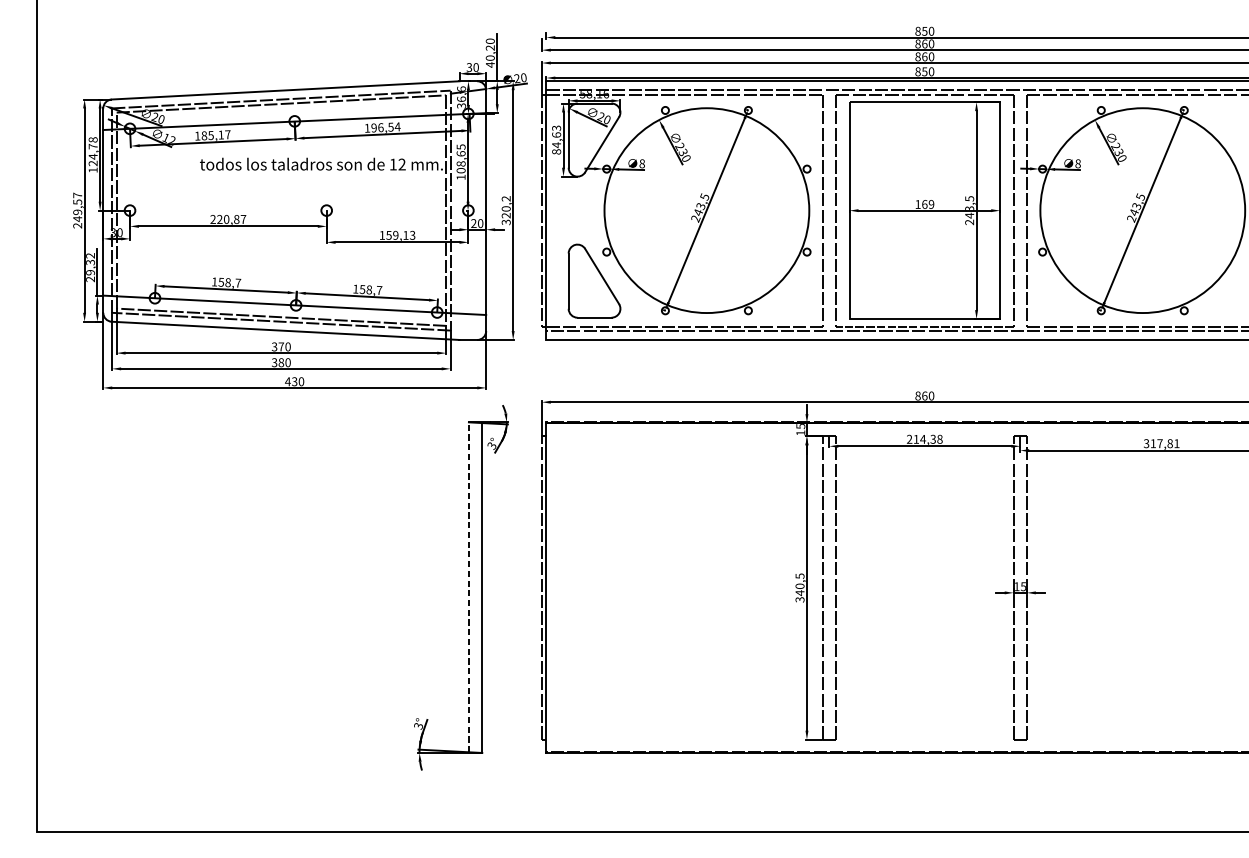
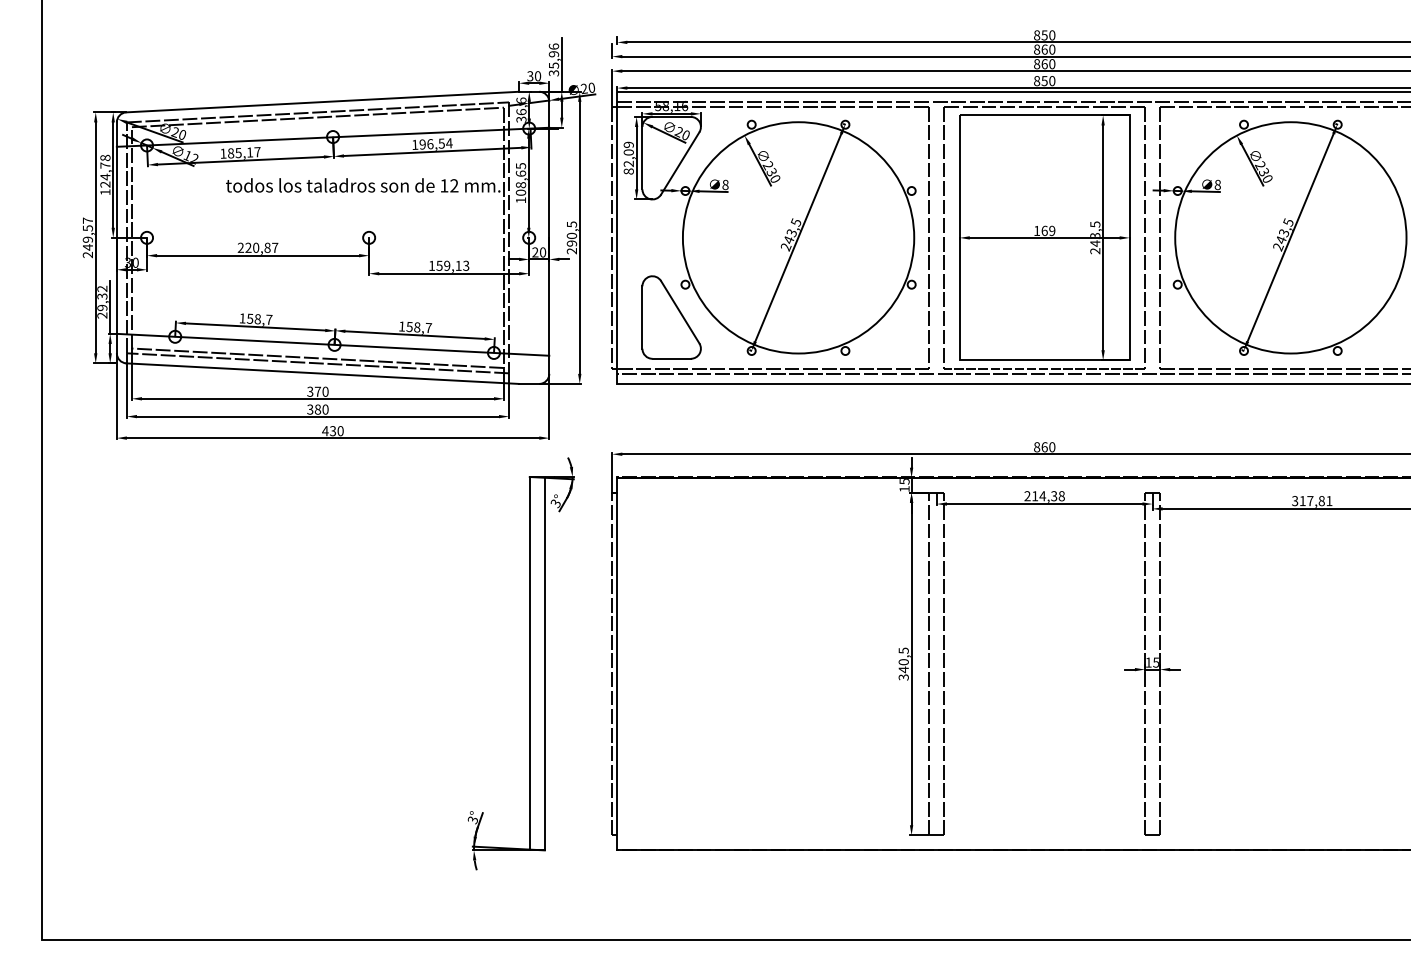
text: (489, 52) -> (553, 59), 40,20 -> 35,96
text: (556, 136) -> (628, 154), 84,63 -> 82,09
text: (505, 210) -> (571, 237), 320,2 -> 290,5
line: (468, 586) -> (529, 662), dashed -> solid

